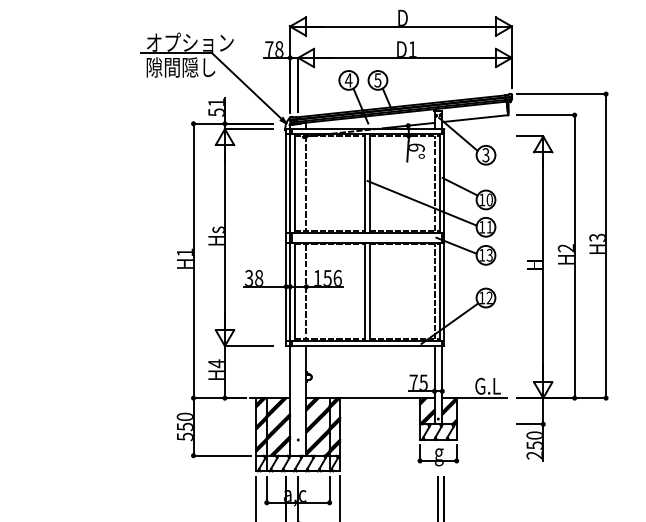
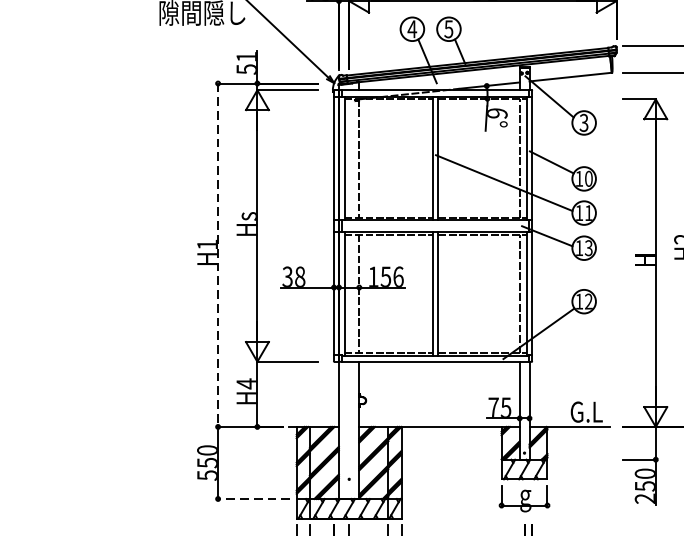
line: (193, 261) -> (218, 255), solid -> dashed
line: (222, 455) -> (254, 498), solid -> dashed

